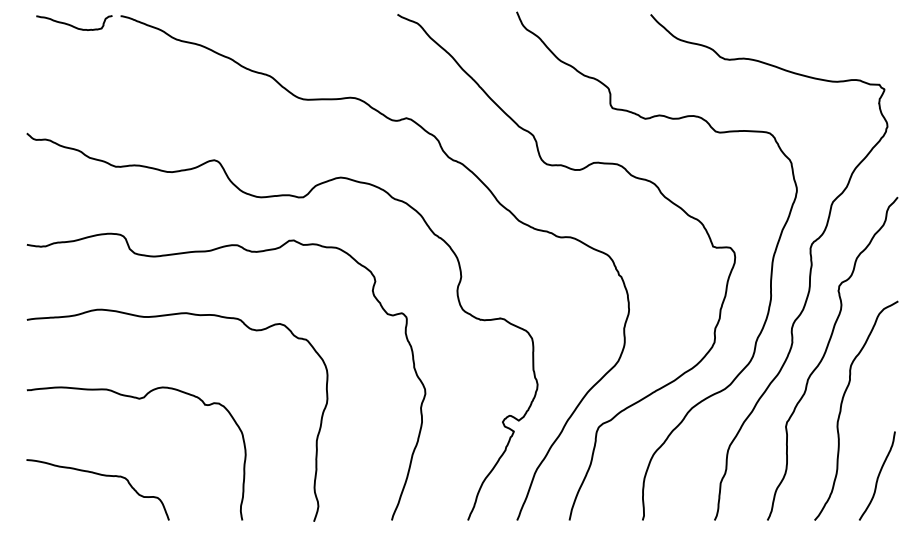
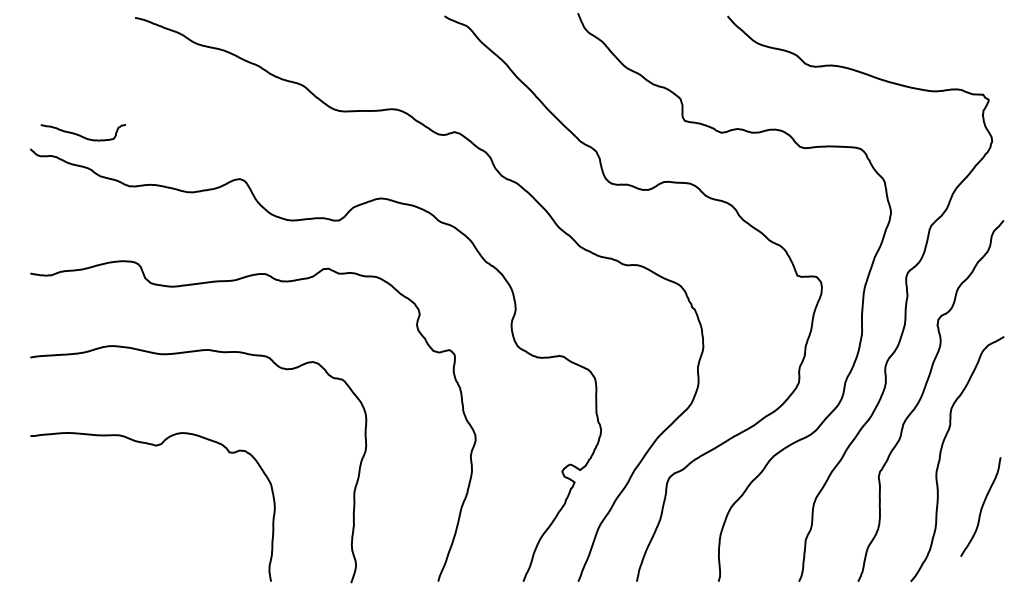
curve: (73, 25) -> (82, 135), moved
curve: (100, 475) -> (112, 531), removed
curve: (877, 475) -> (981, 506), moved

